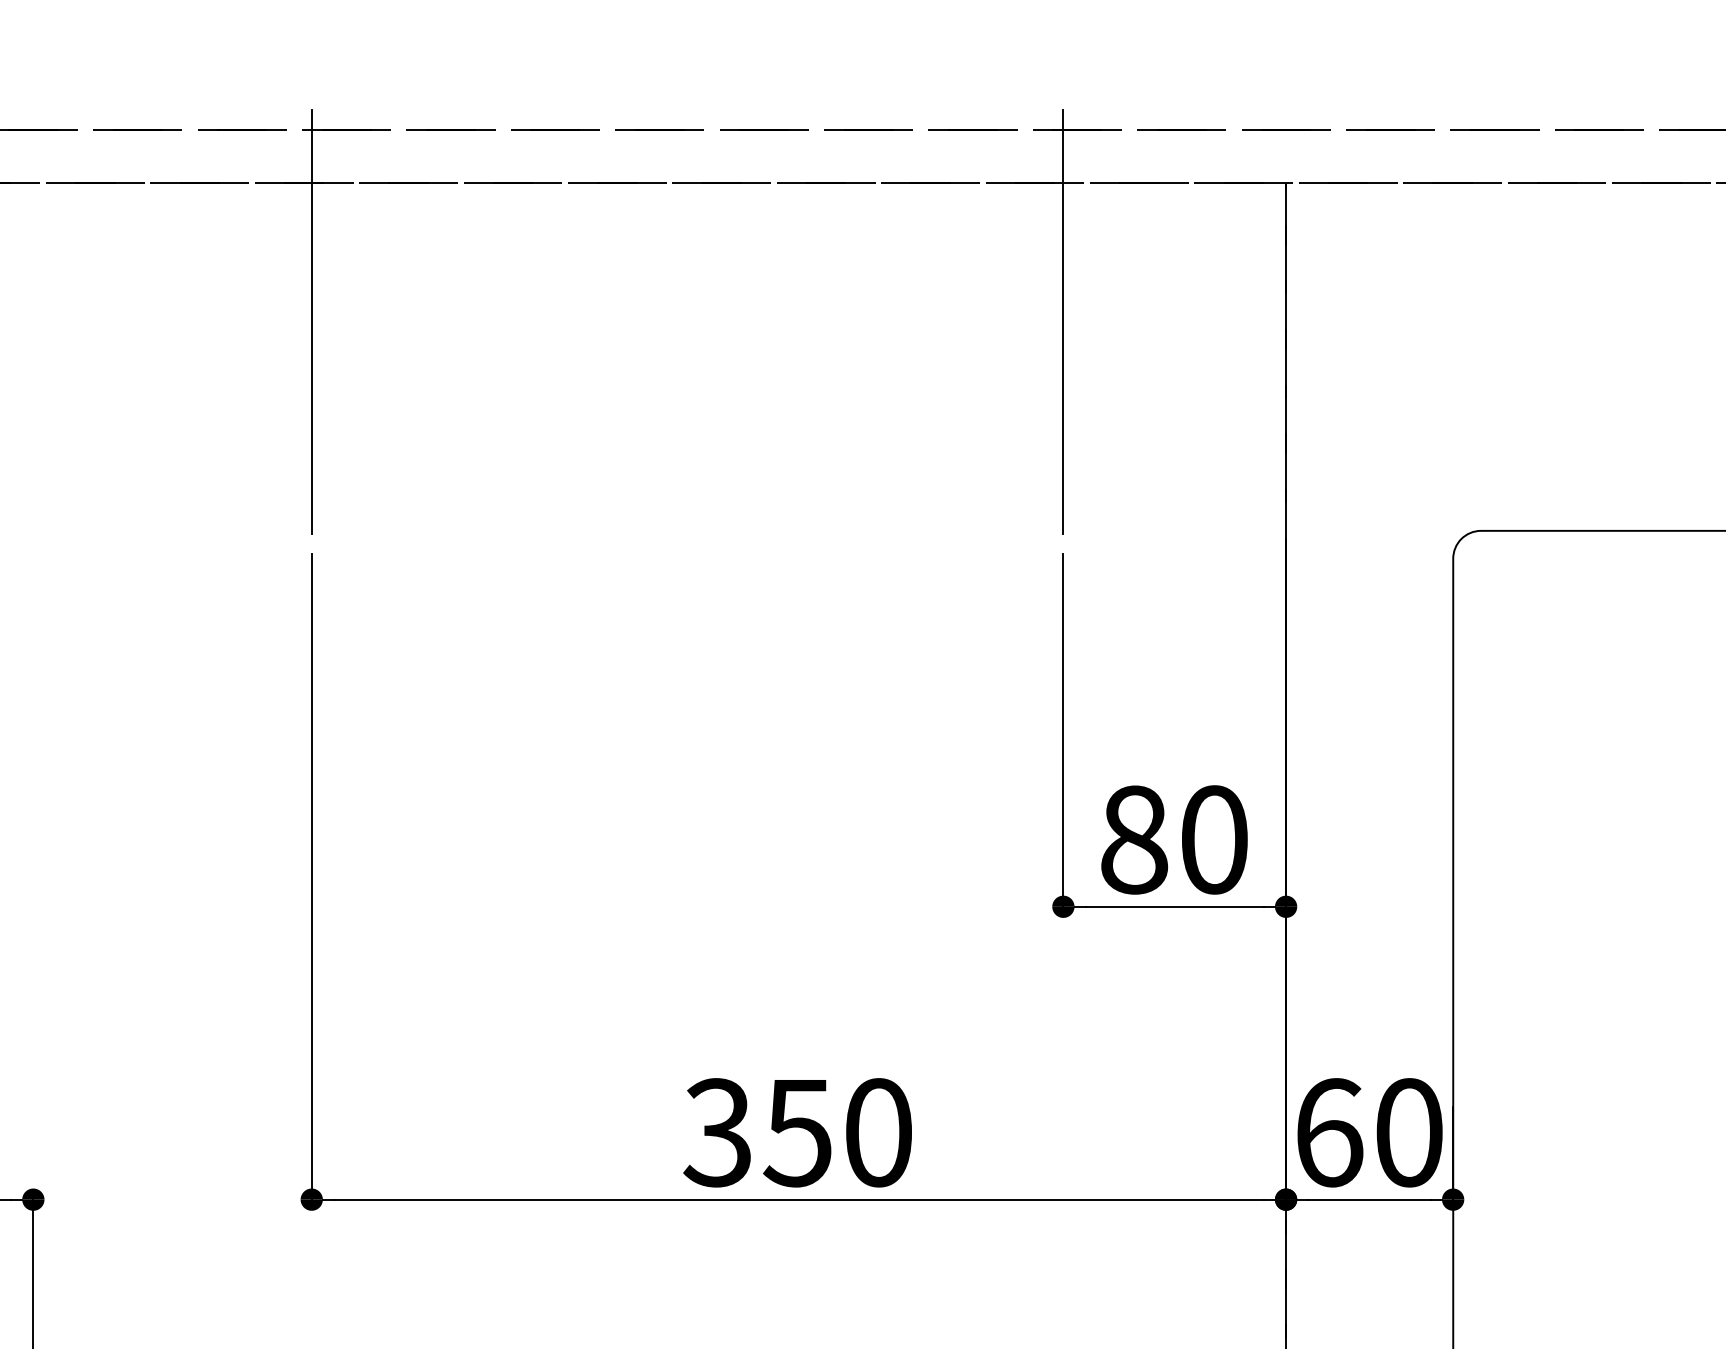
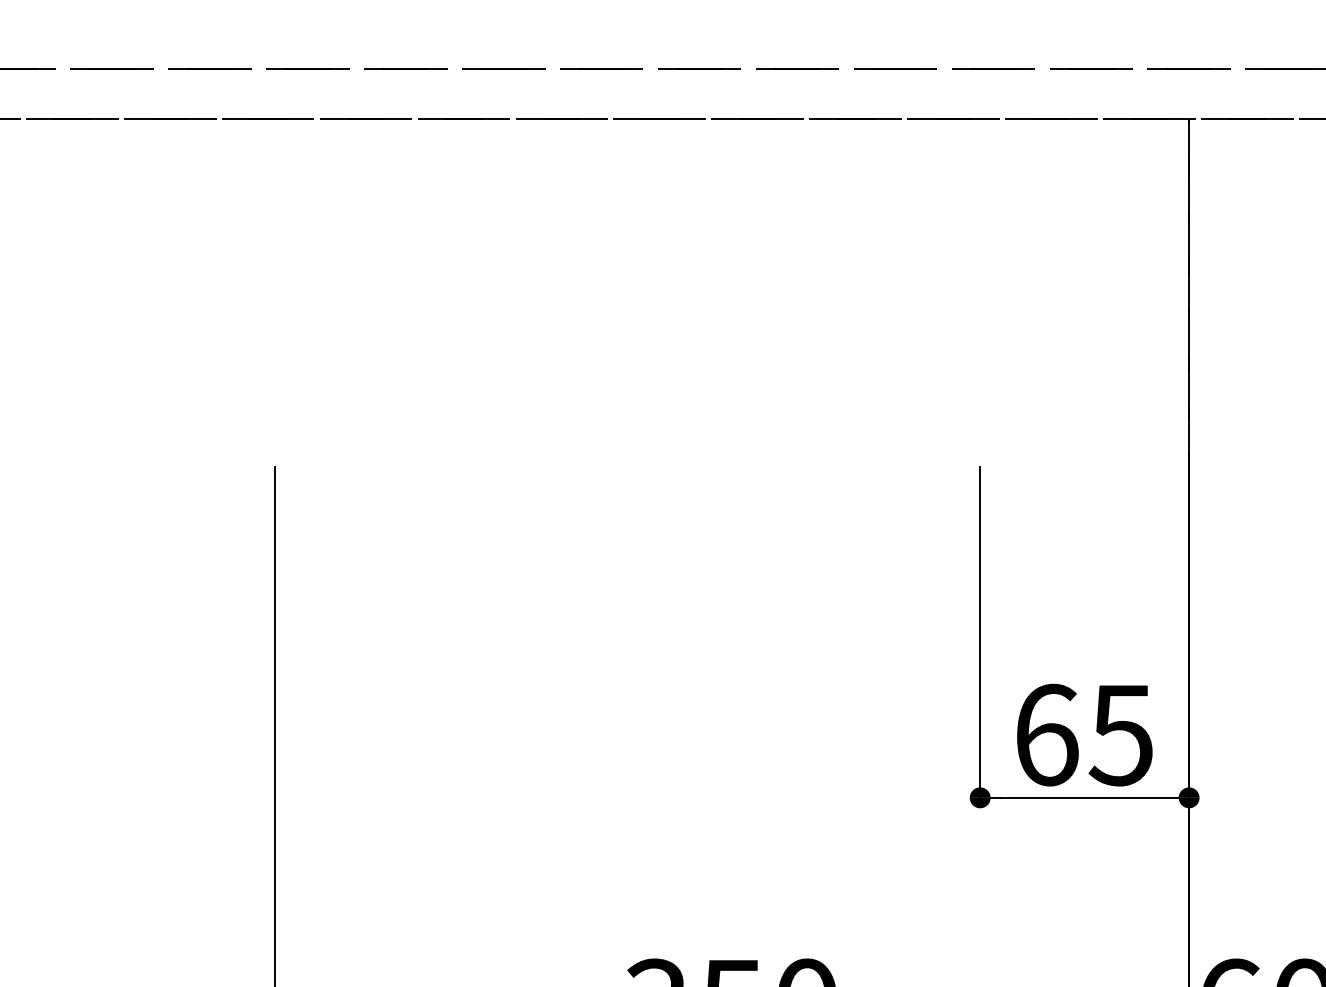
line: (311, 321) -> (274, 248), removed
line: (1063, 321) -> (980, 248), removed
text: (1174, 839) -> (1084, 734), 80 -> 65

